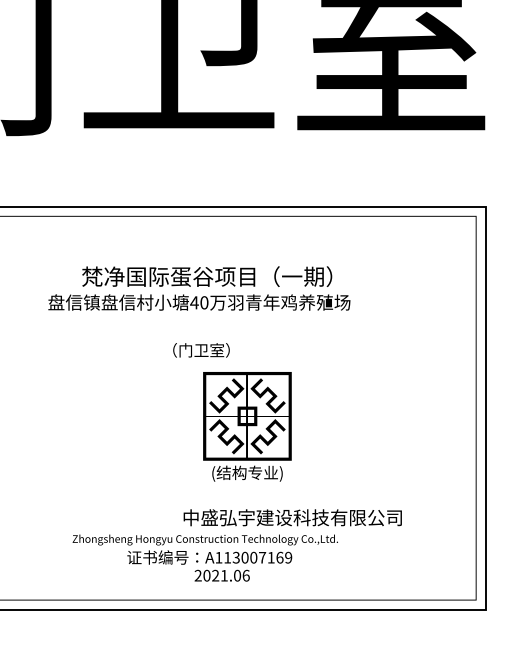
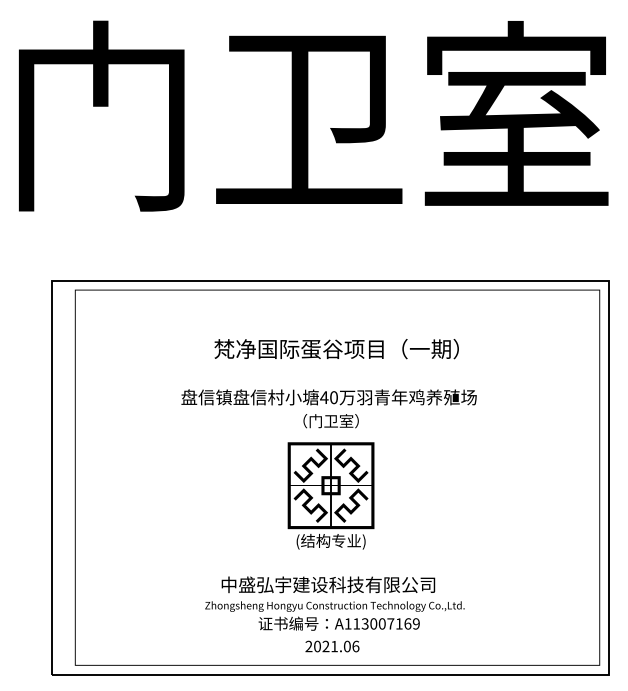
text: (198, 302) -> (328, 397), moved
part: (246, 426) -> (330, 495), moved
text: (292, 517) -> (328, 584), moved
text: (222, 575) -> (332, 646), moved

